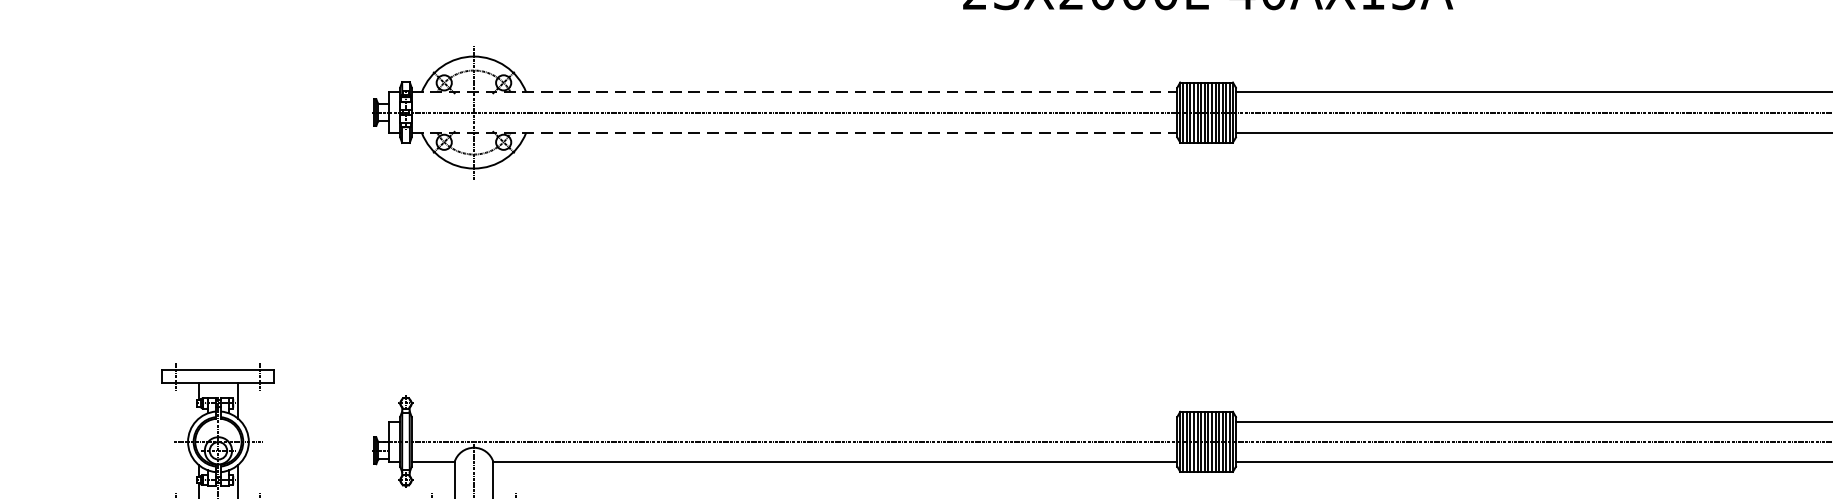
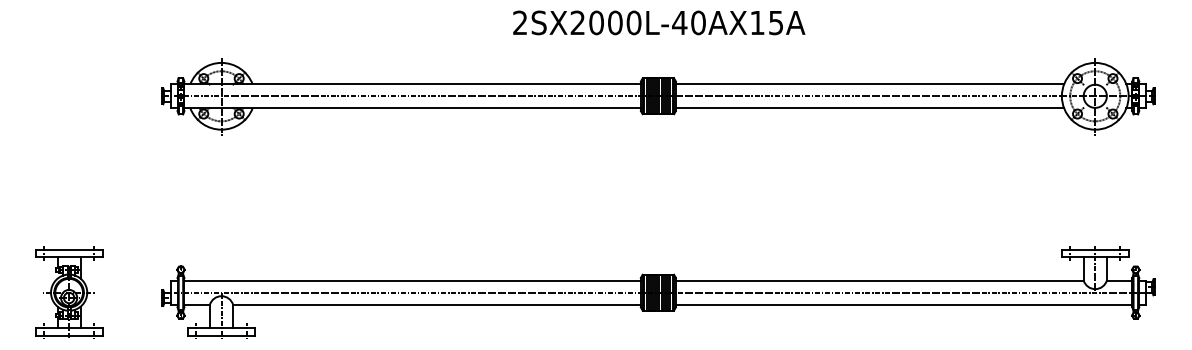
line: (795, 92) -> (413, 84), dashed -> solid
line: (795, 132) -> (413, 108), dashed -> solid
line: (794, 421) -> (412, 280), added

